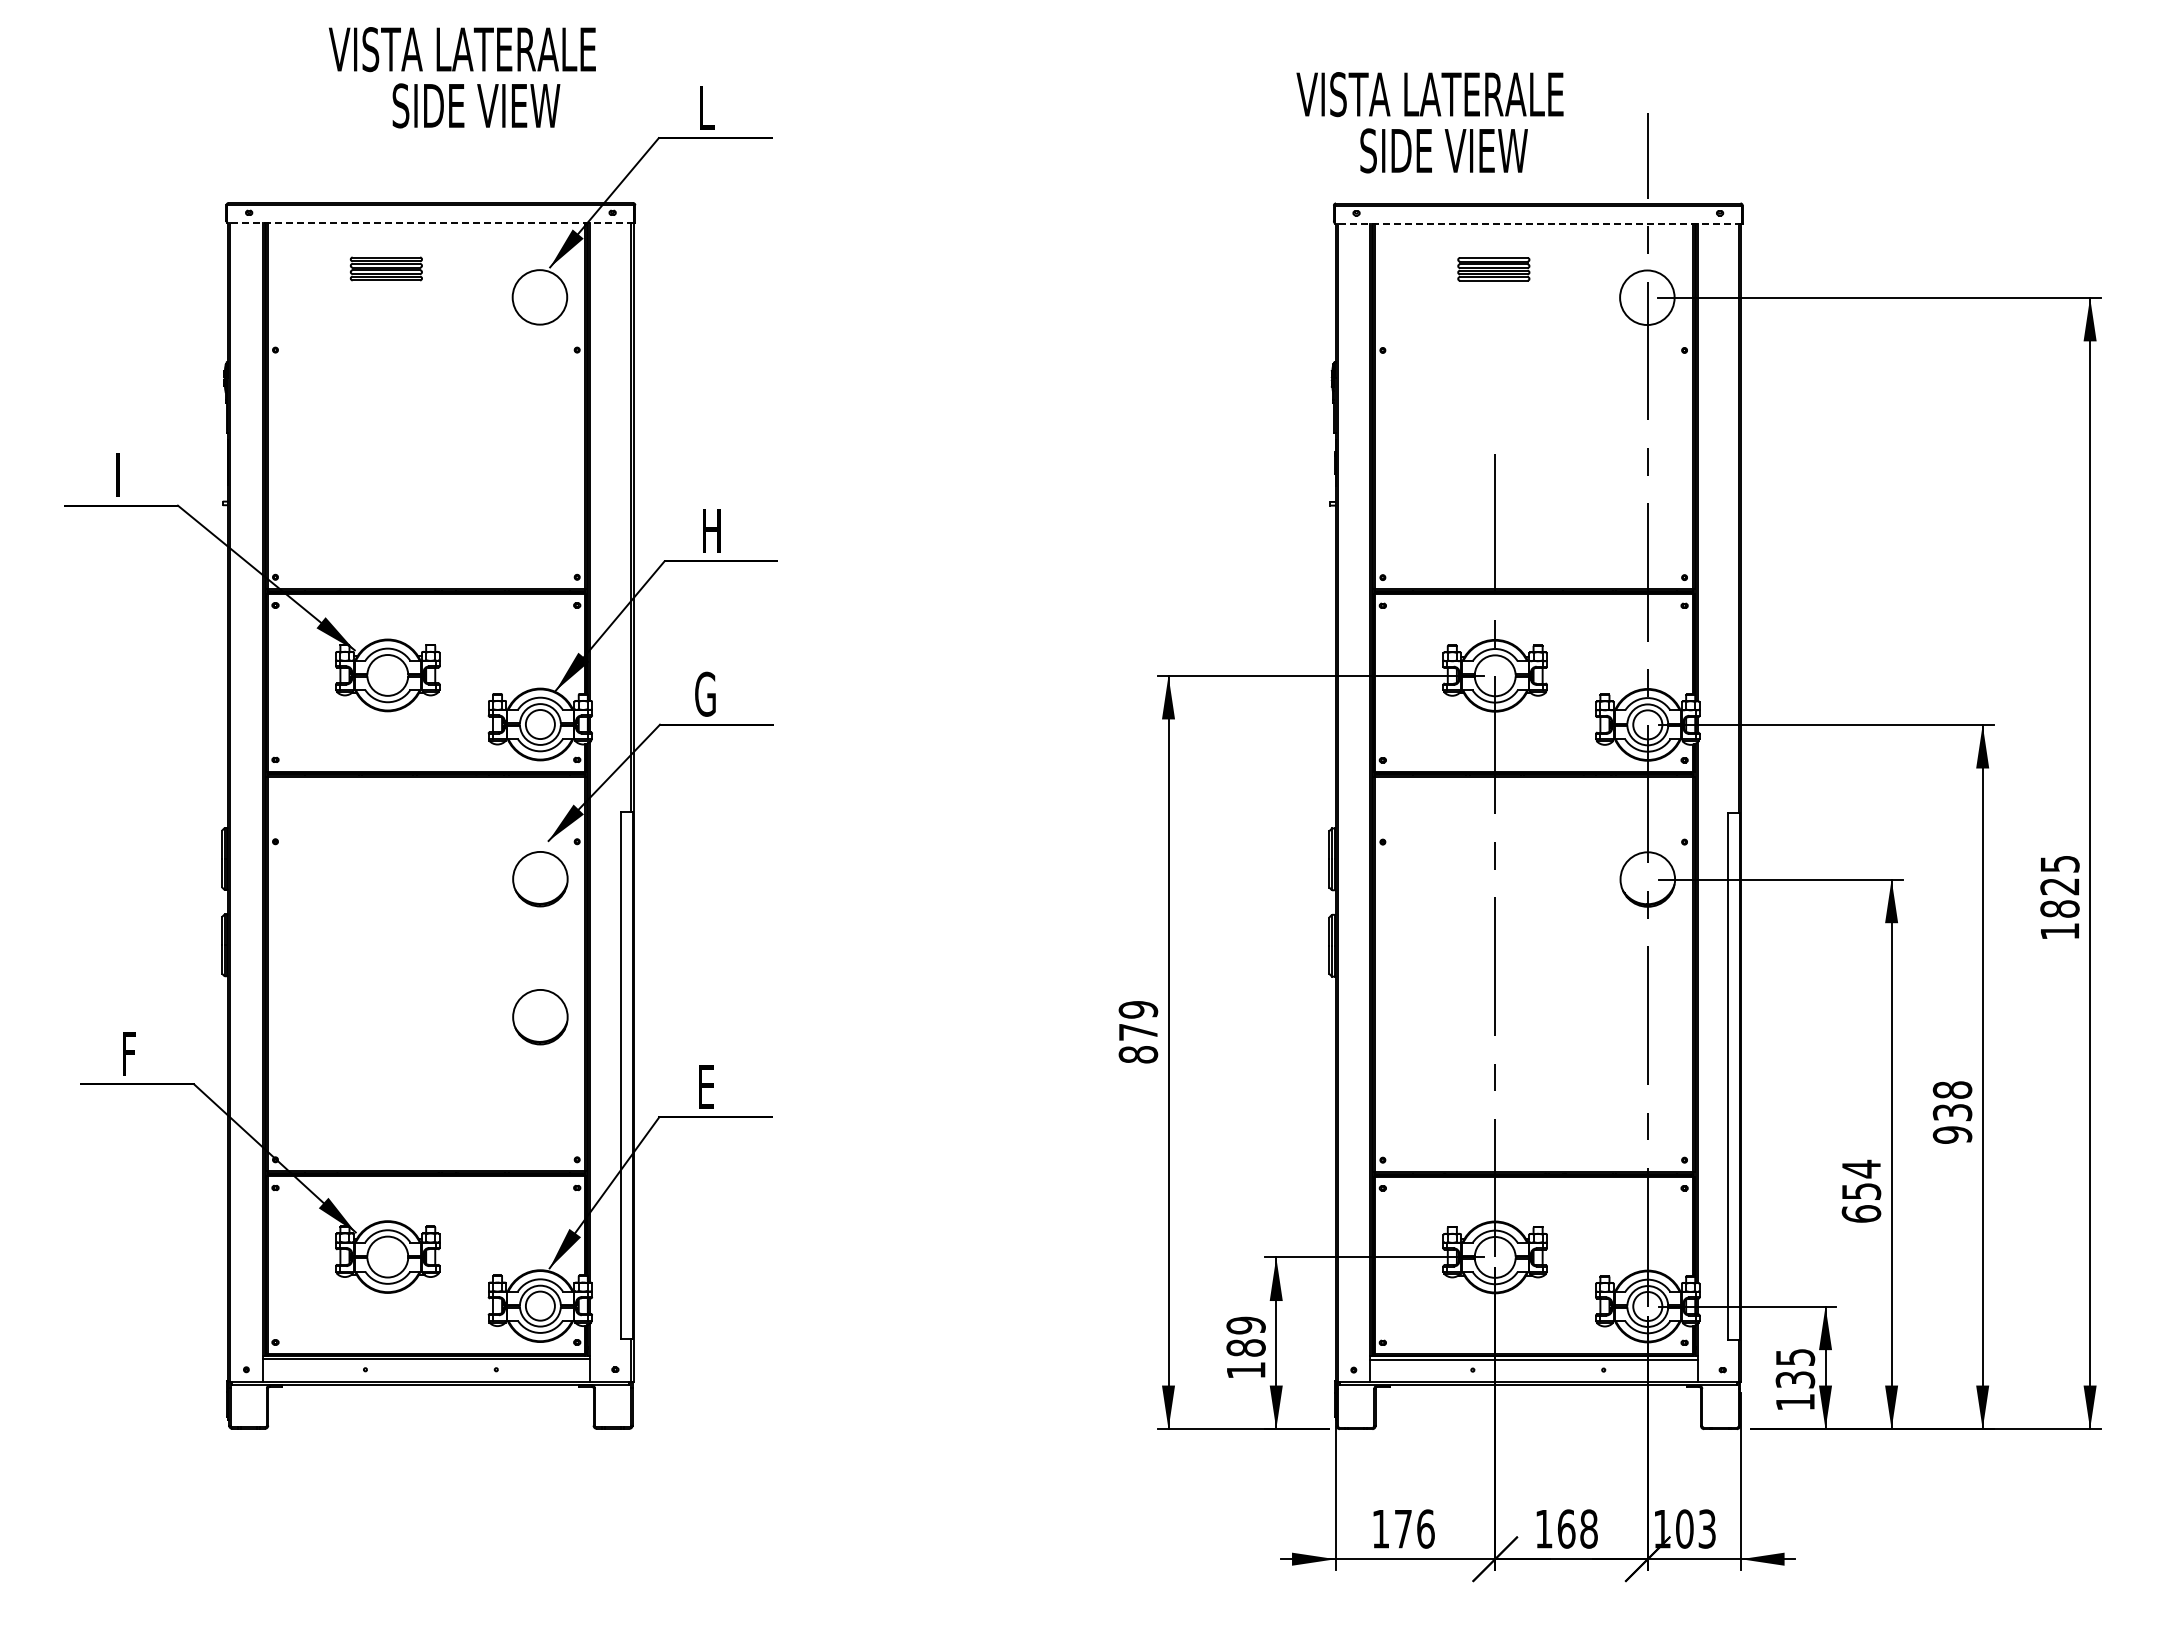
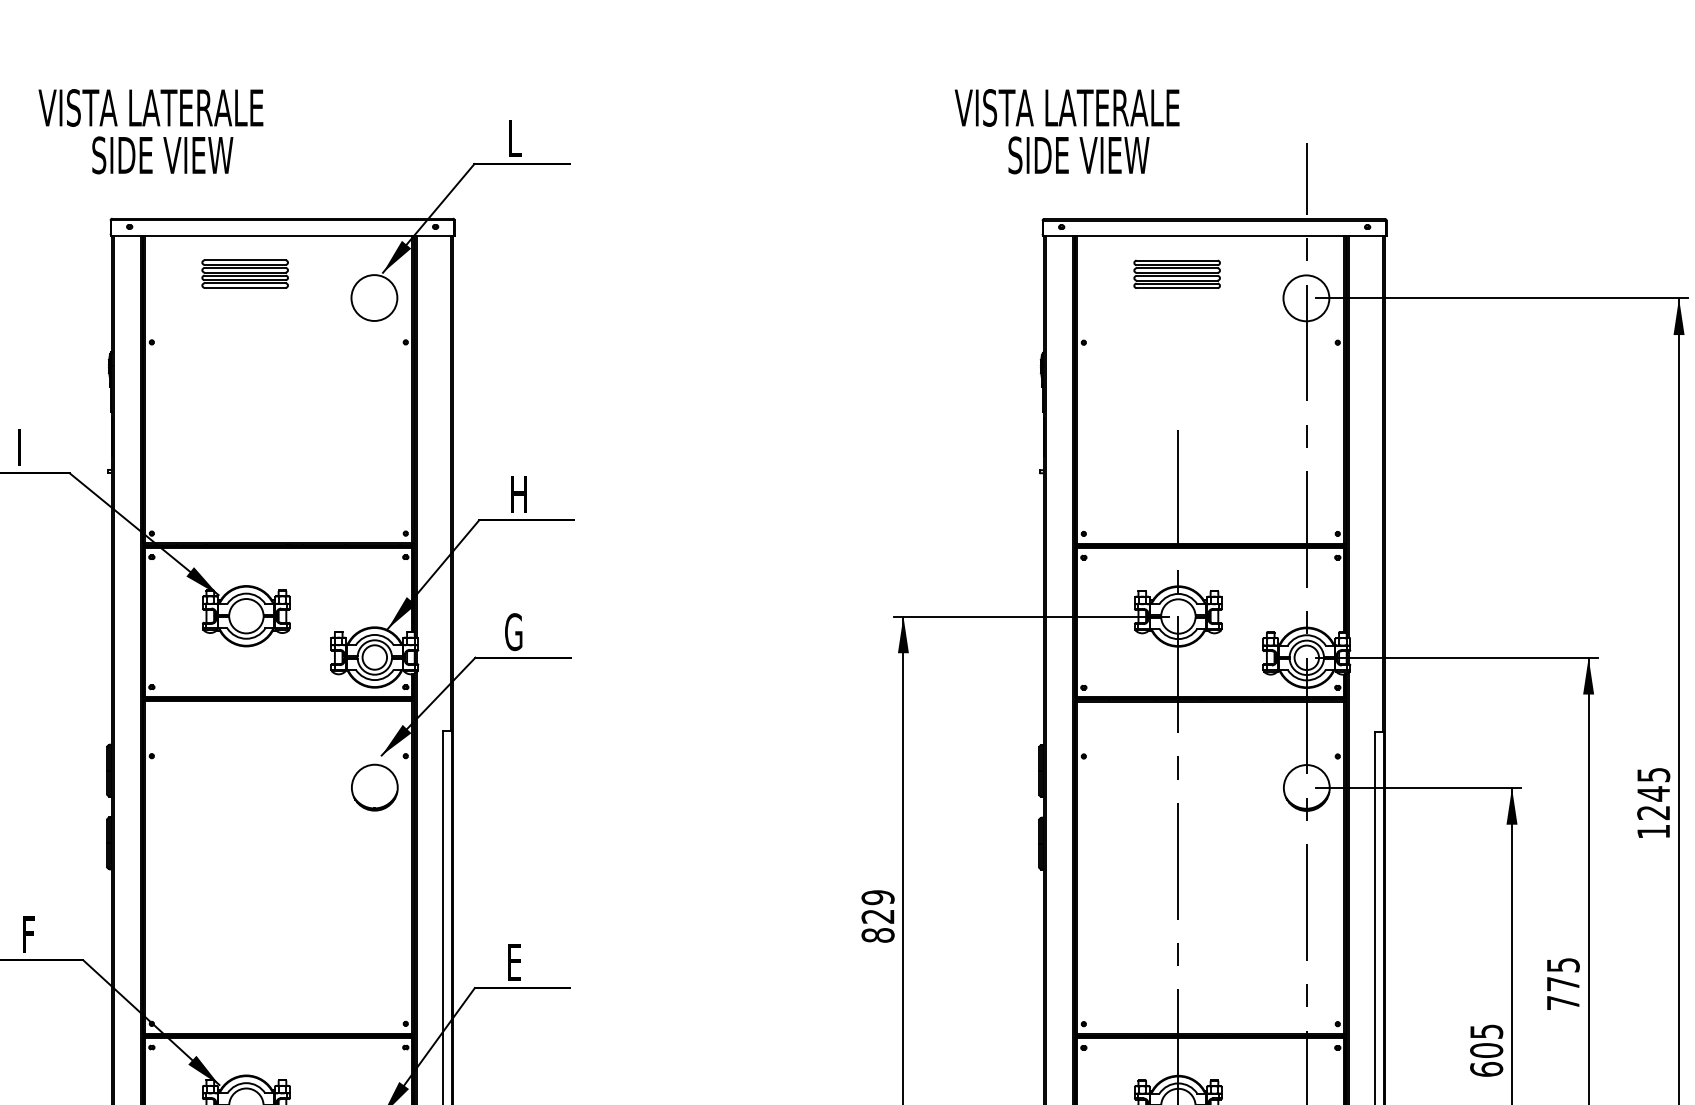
text: (462, 77) -> (151, 131), moved
text: (1429, 122) -> (1066, 131), moved
line: (430, 223) -> (282, 235), dashed -> solid
line: (1538, 223) -> (1214, 235), dashed -> solid
part: (386, 268) -> (245, 273), size x1.43
part: (1493, 269) -> (1176, 274), size x1.43
text: (2059, 897) -> (1653, 803), 1825 -> 1245
part: (540, 1017) -> (374, 904), removed
text: (1137, 1032) -> (877, 916), 879 -> 829
text: (1952, 1112) -> (1563, 984), 938 -> 775
text: (1861, 1179) -> (1486, 1040), 654 -> 605

